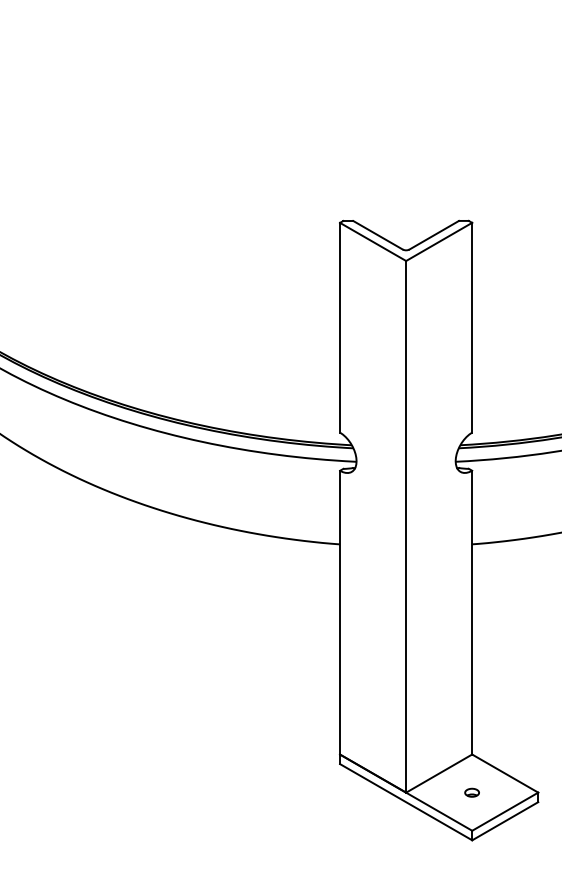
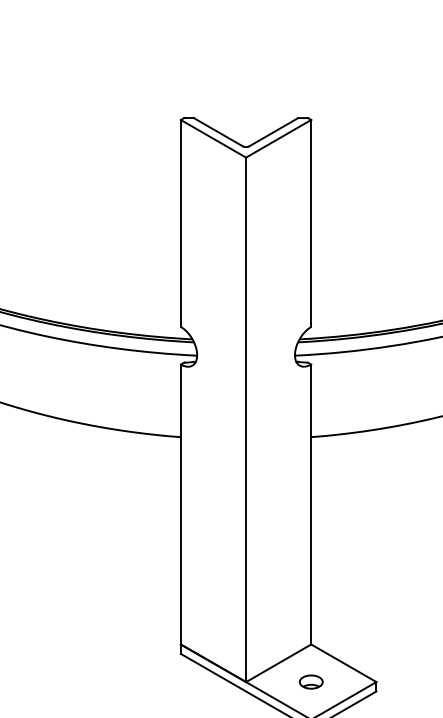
part: (471, 792) -> (310, 681), size x1.67

